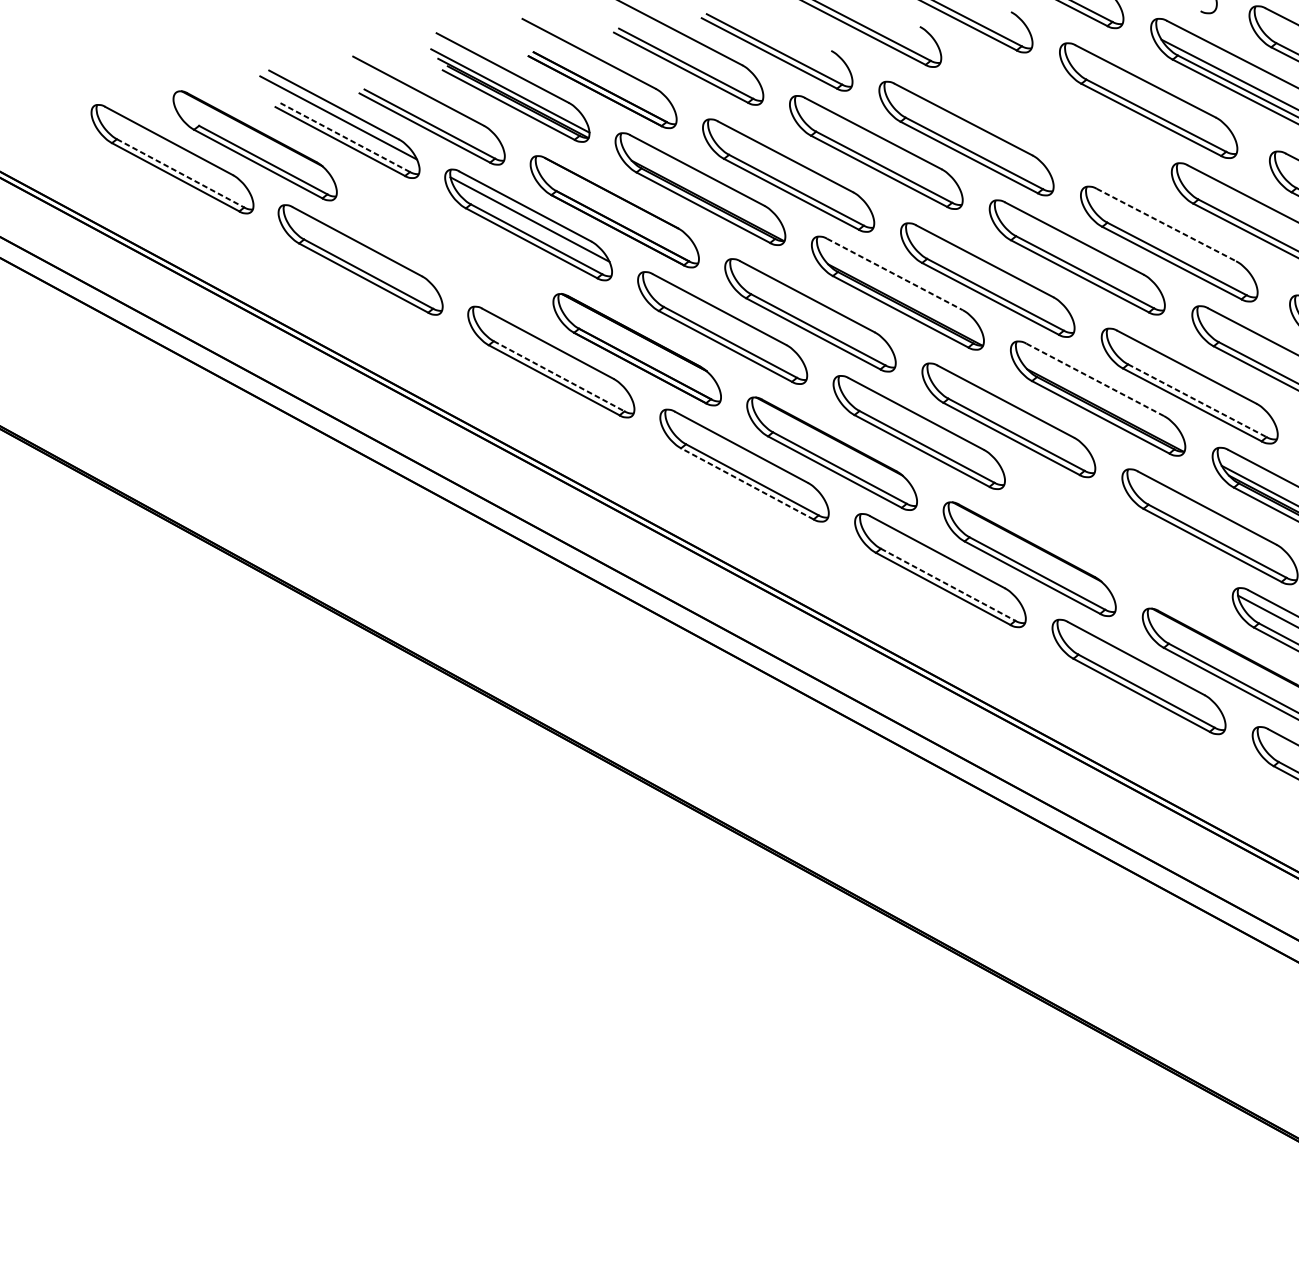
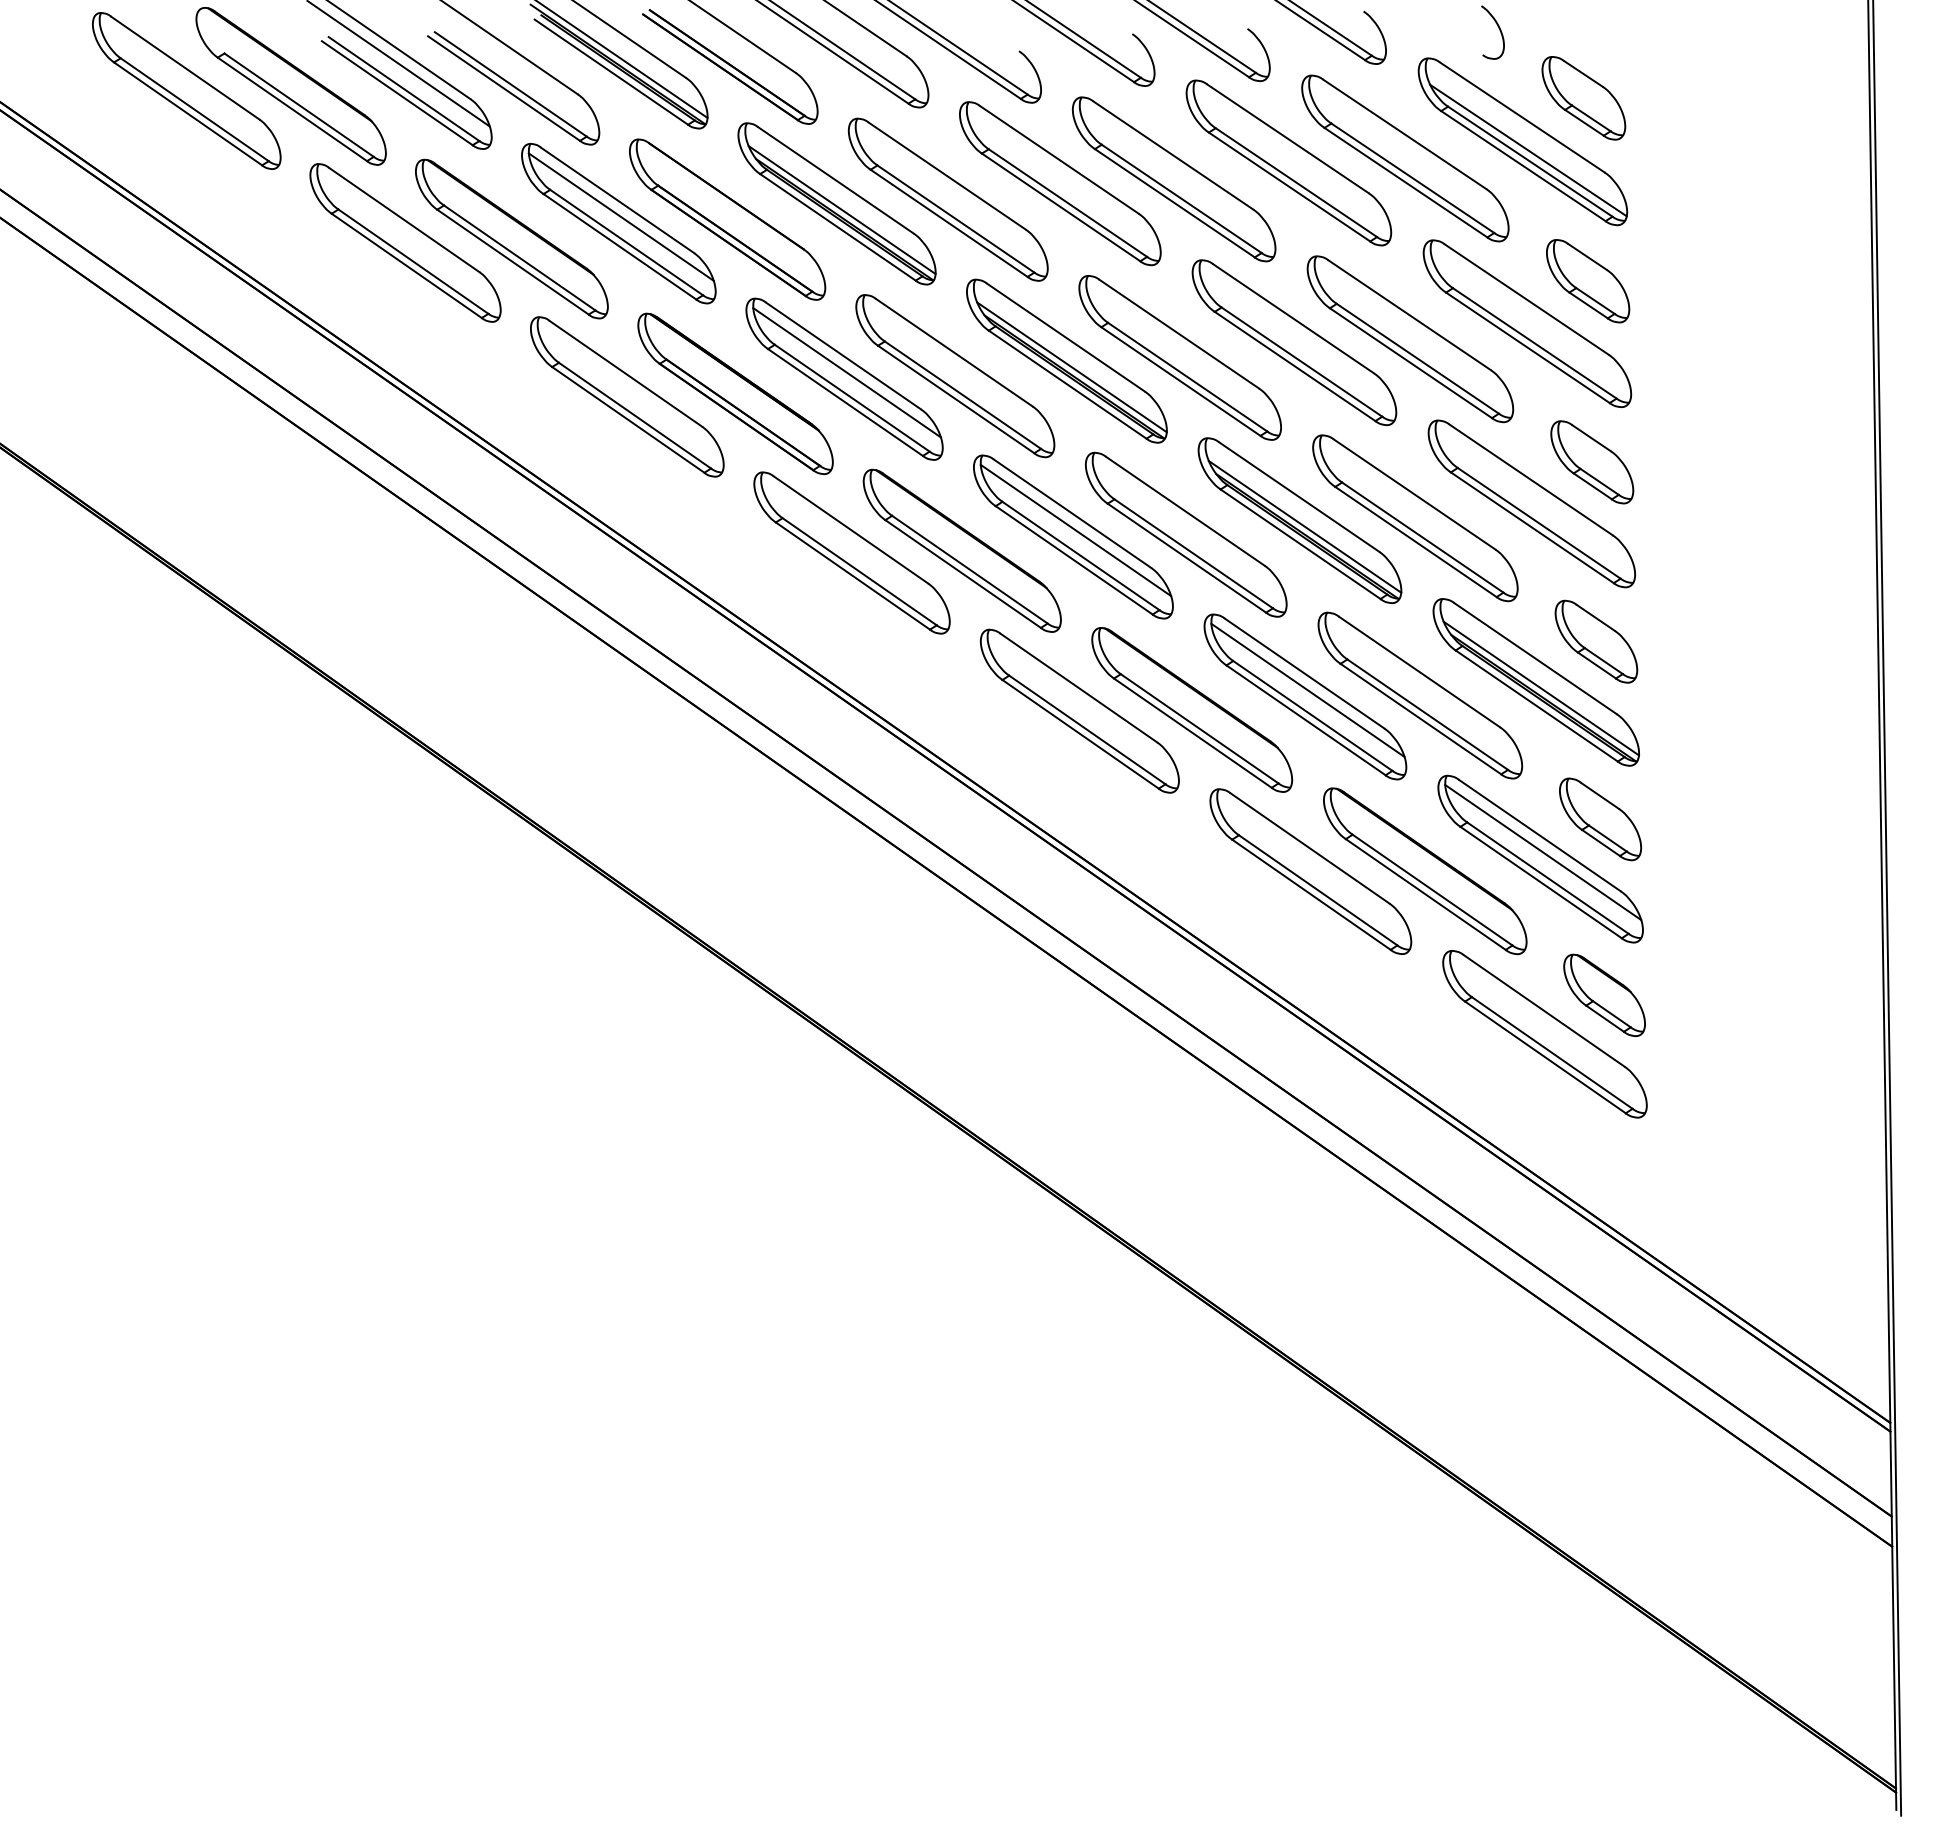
part: (1055, 114) -> (1288, 162), added
line: (345, 137) -> (404, 89), dashed -> solid
line: (181, 173) -> (195, 110), dashed -> solid
line: (704, 193) -> (841, 210), added
line: (1166, 225) -> (1409, 315), dashed -> solid
part: (444, 246) -> (511, 238), added
line: (894, 274) -> (1065, 337), dashed -> solid
line: (902, 297) -> (1071, 367), added
line: (723, 322) -> (846, 372), added
line: (559, 376) -> (635, 415), dashed -> solid
line: (1095, 380) -> (1299, 497), dashed -> solid
line: (1197, 400) -> (1422, 537), dashed -> solid
line: (1102, 402) -> (1304, 526), added
line: (920, 427) -> (1075, 530), added
line: (747, 484) -> (852, 576), dashed -> solid
part: (1118, 538) -> (1305, 696), added
line: (948, 585) -> (1087, 730), dashed -> solid

